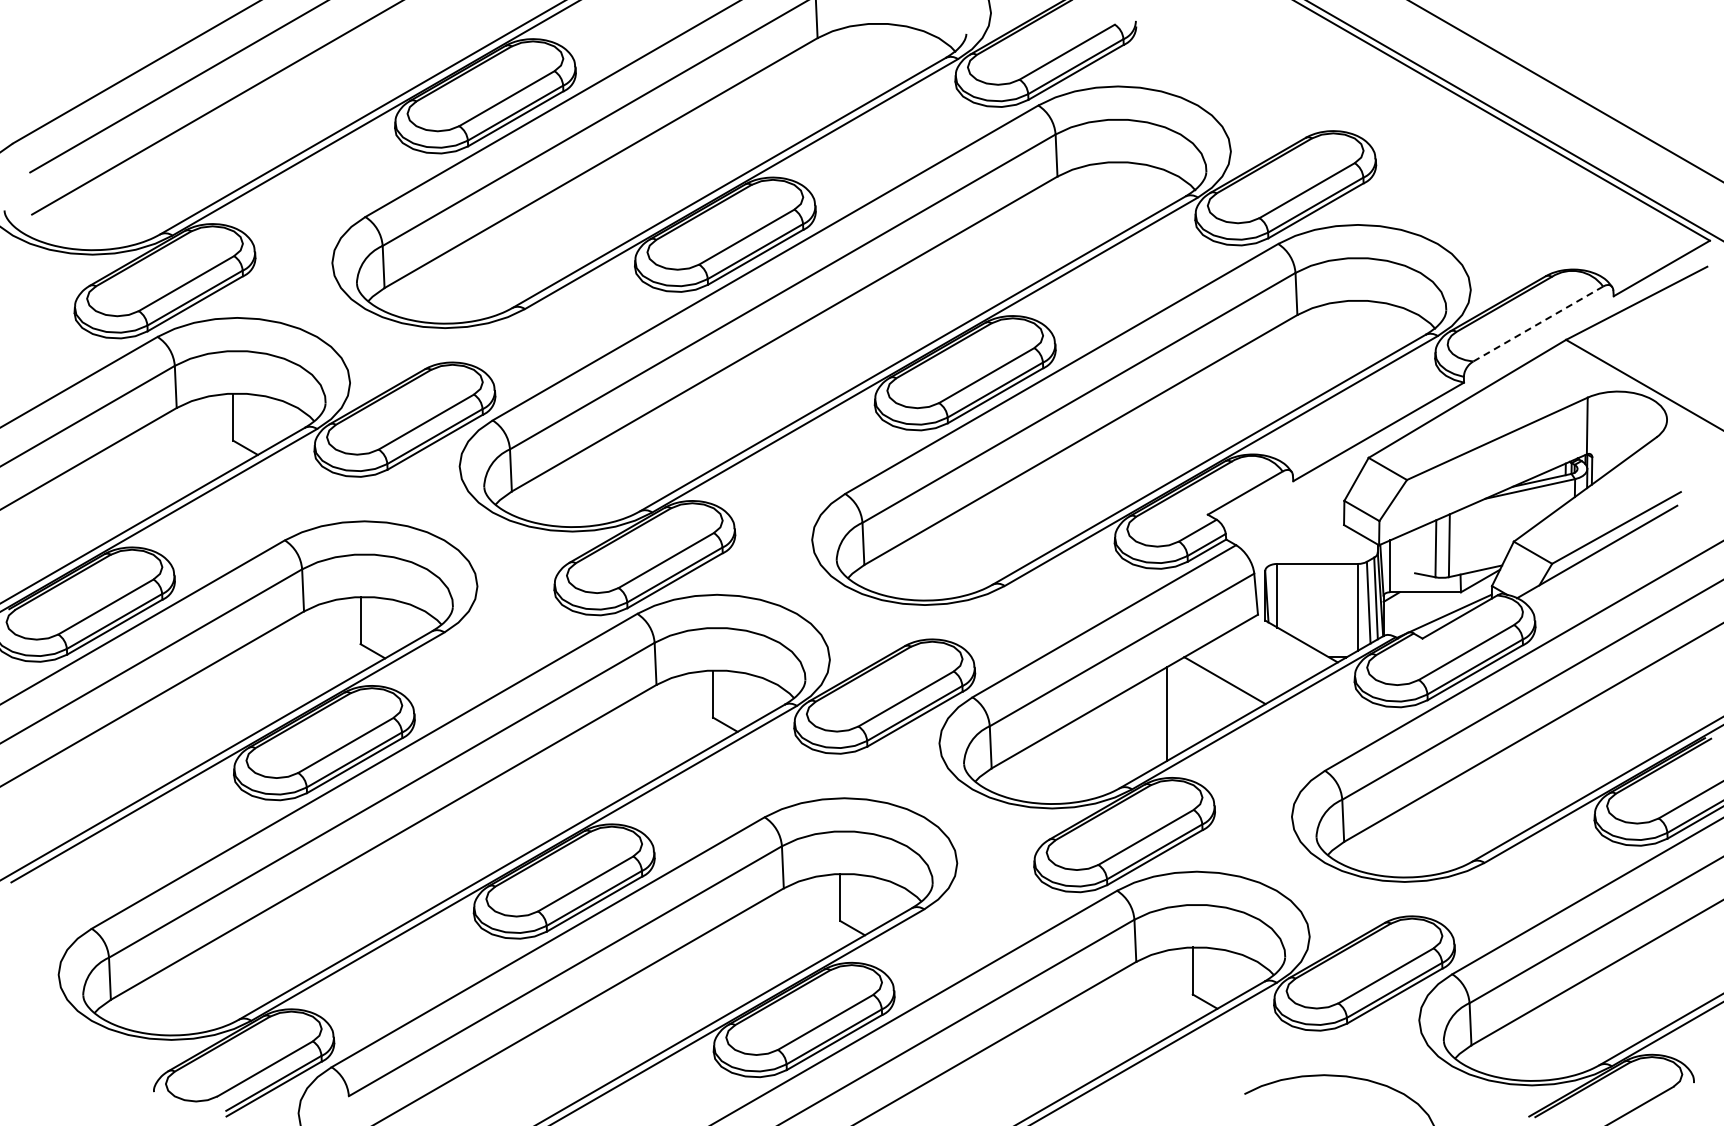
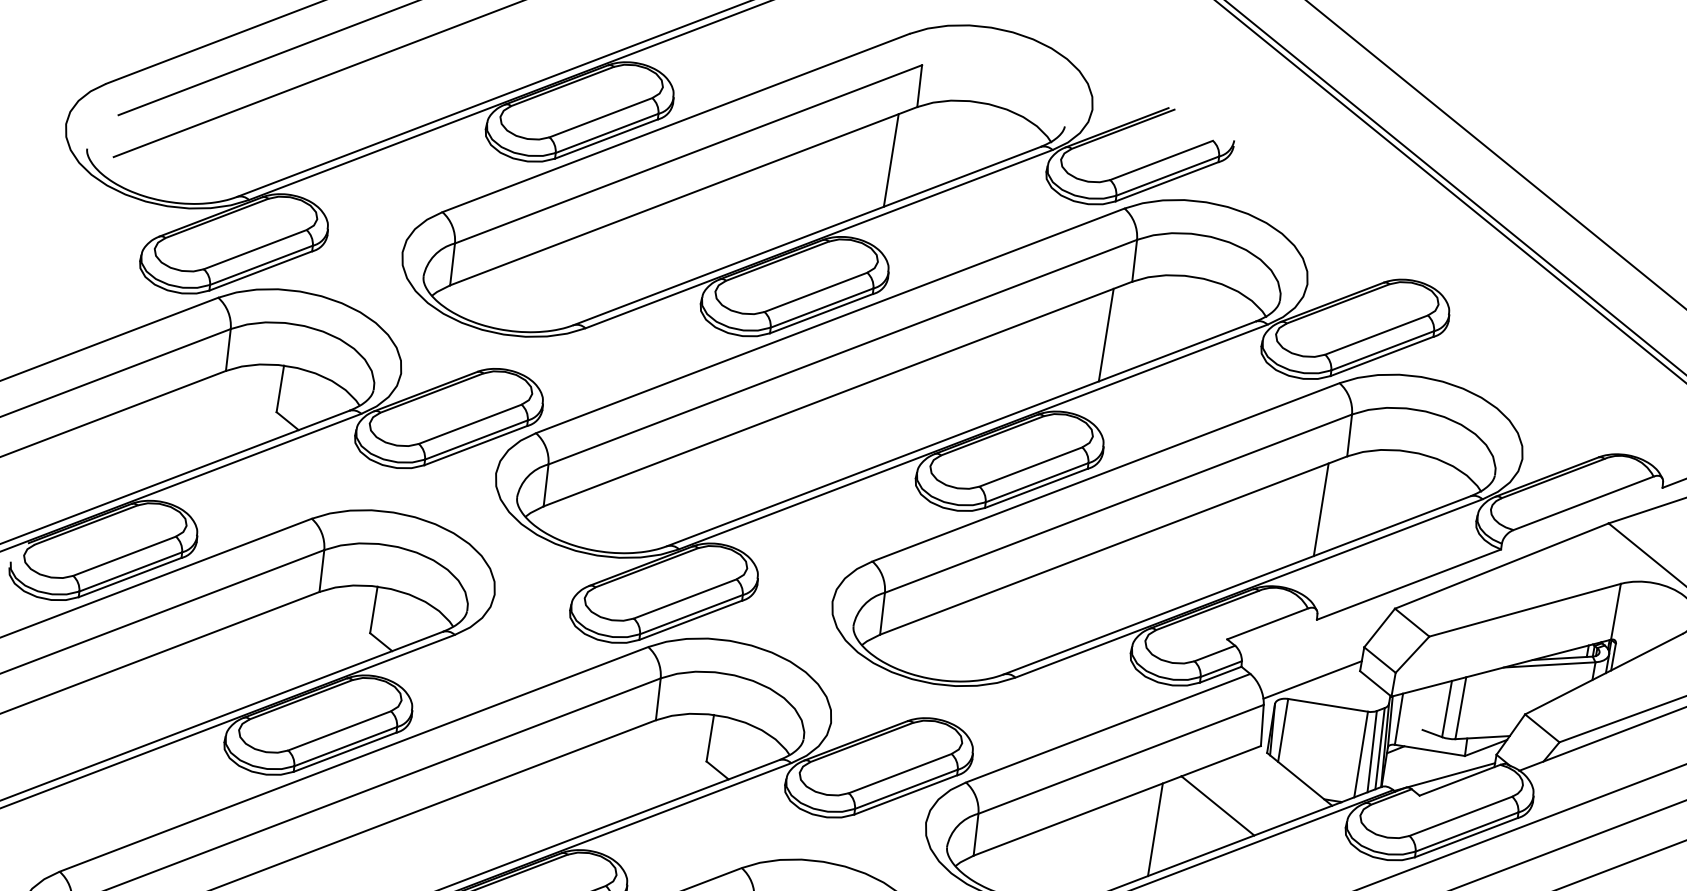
line: (800, 94) -> (891, 160), added
line: (1040, 233) -> (1106, 335), added
line: (1538, 324) -> (1583, 503), dashed -> solid
line: (1280, 371) -> (1321, 509), added
line: (1298, 540) -> (1312, 679), added

